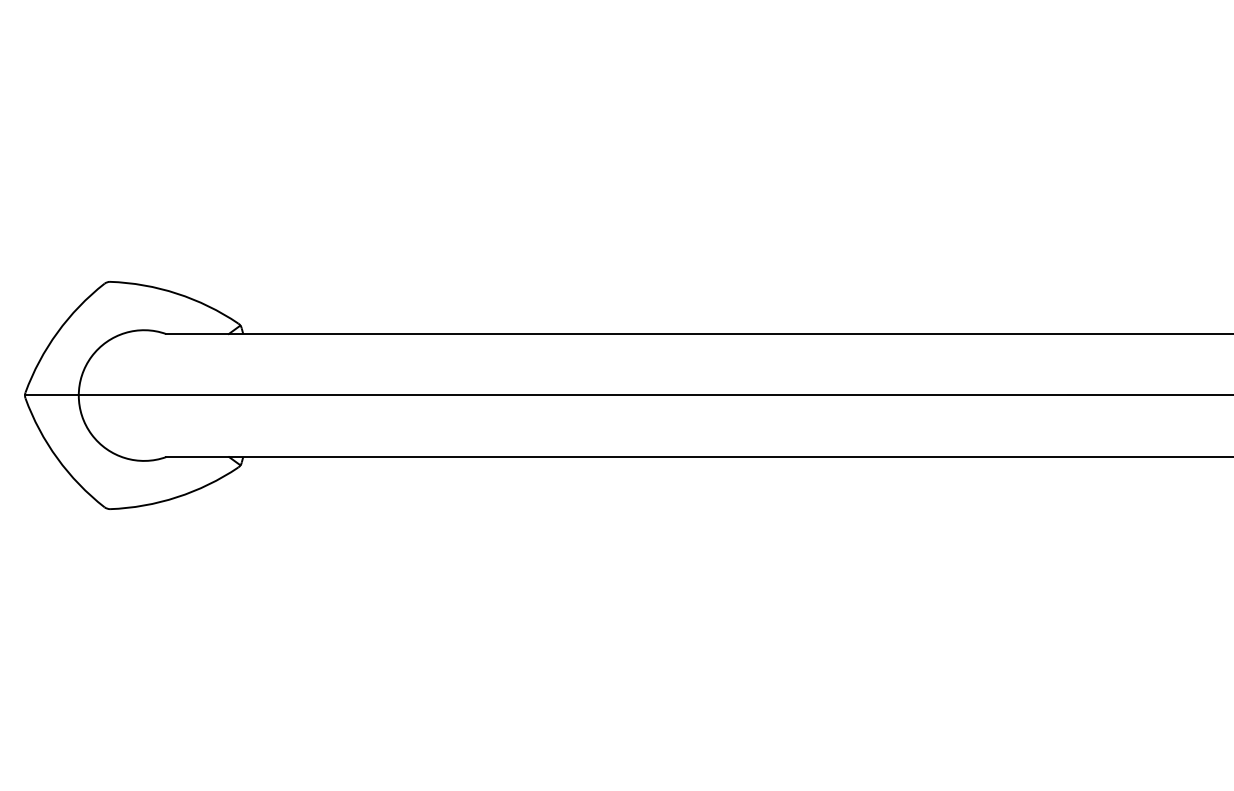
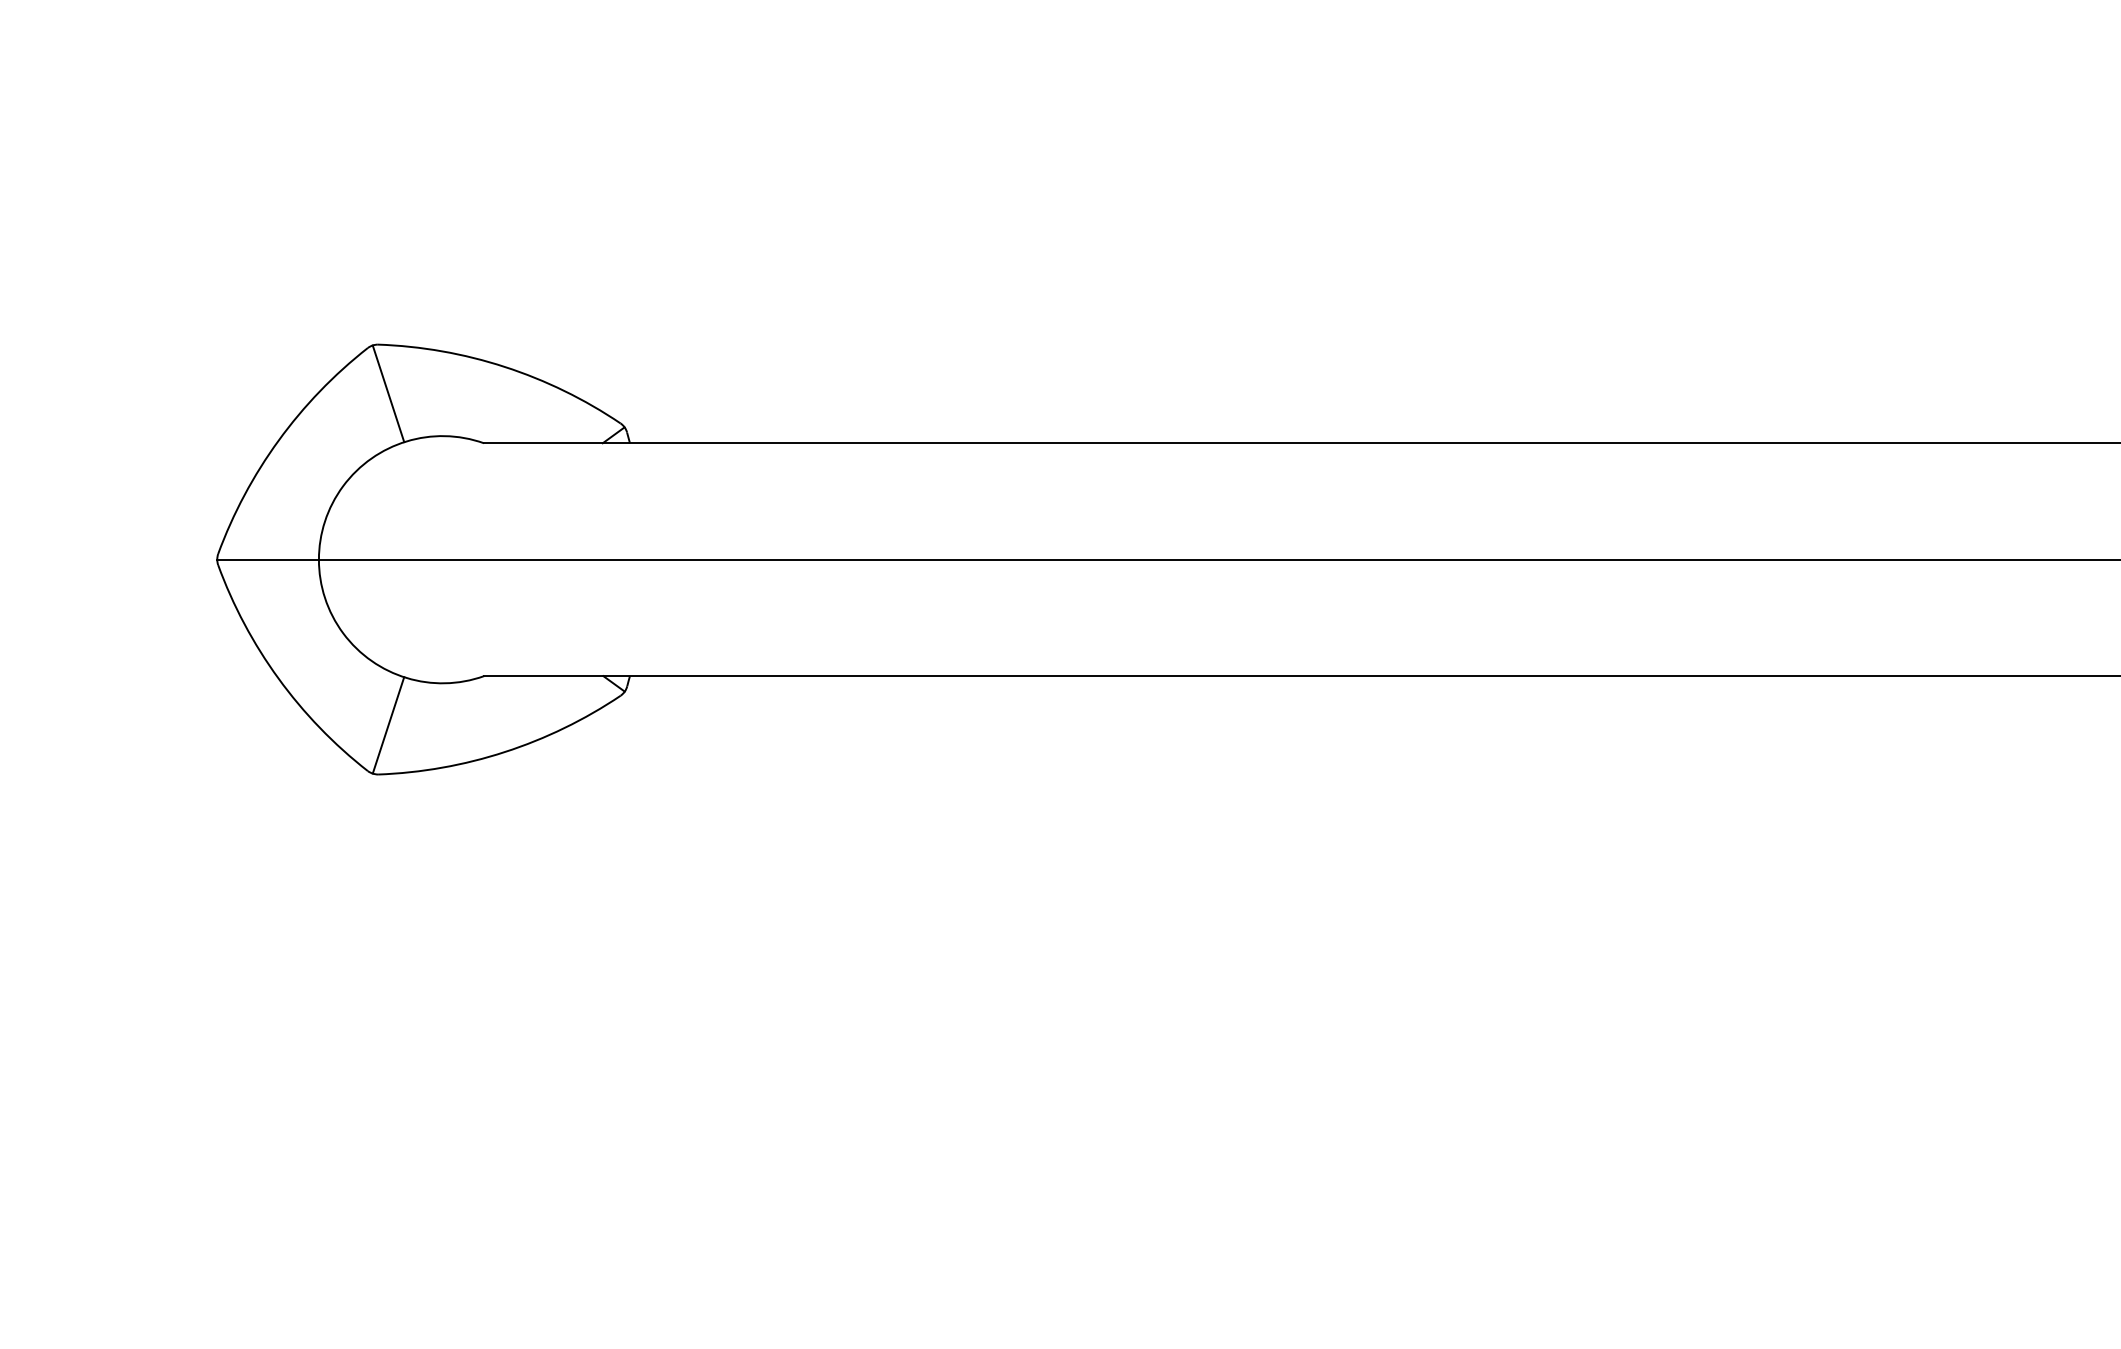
line: (115, 307) -> (388, 393), added
line: (115, 482) -> (388, 724), added

